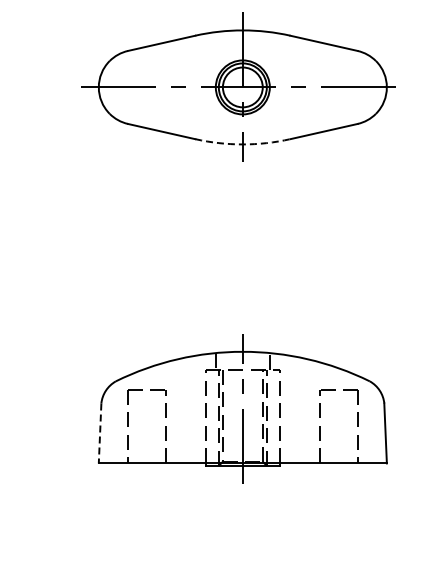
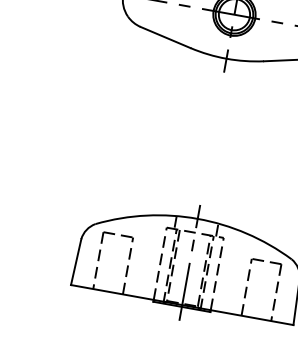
arc: (242, 144) -> (226, 58), dashed -> solid
line: (100, 433) -> (76, 262), dashed -> solid

